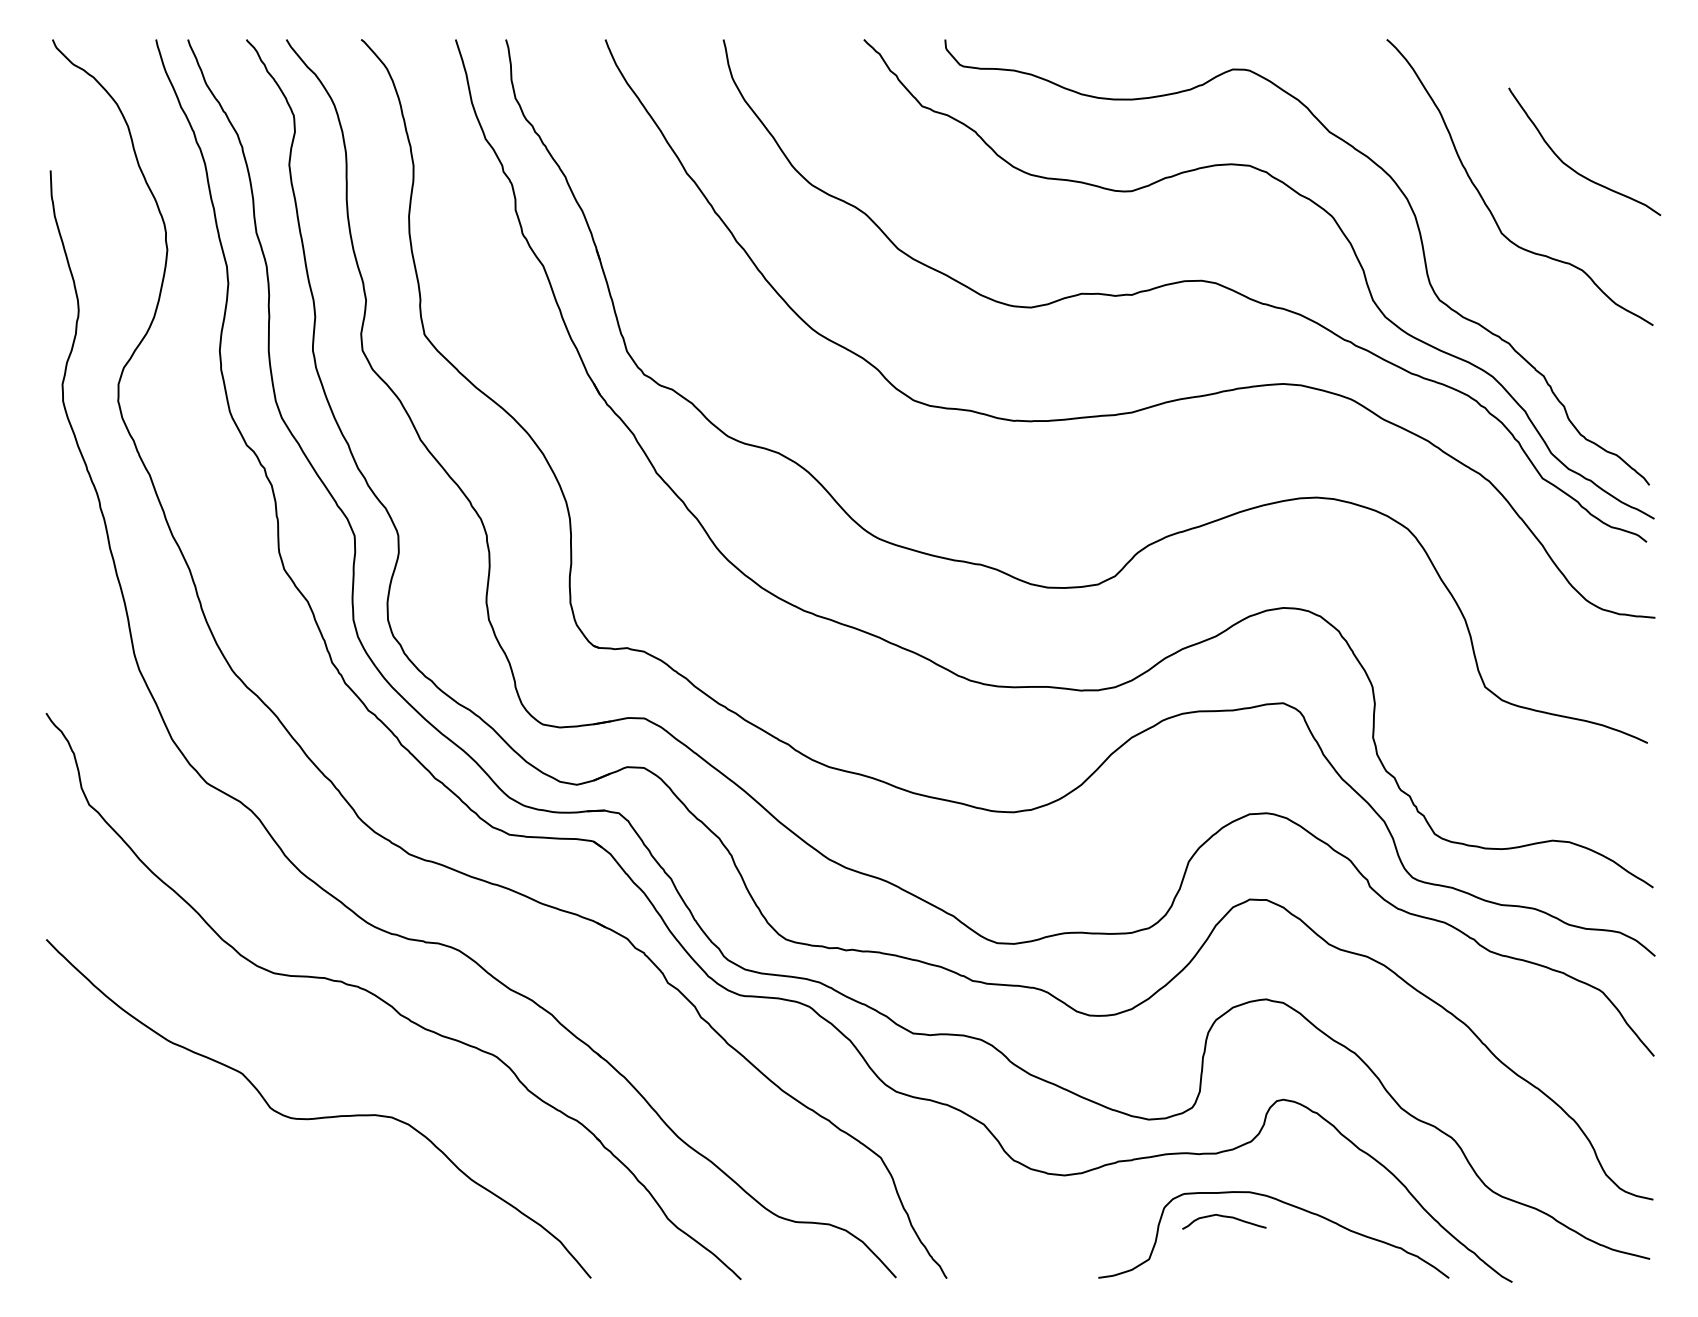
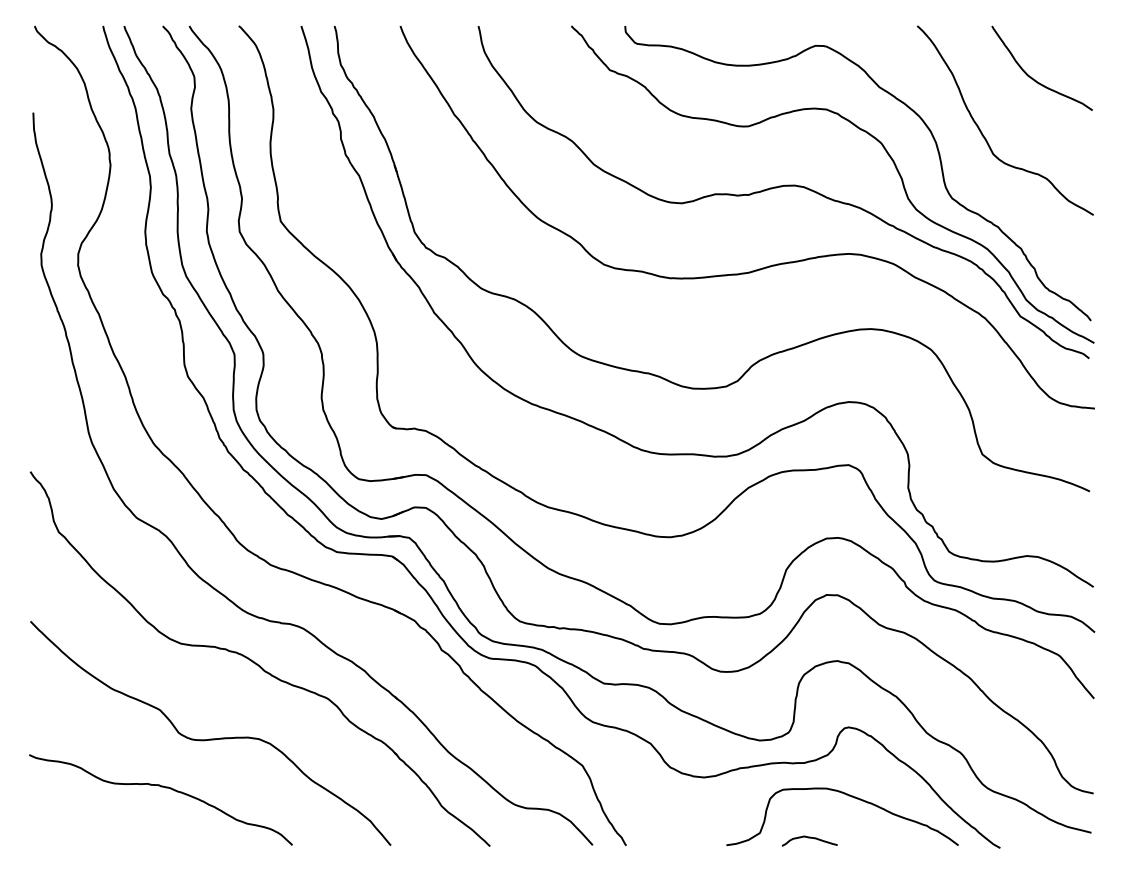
curve: (1574, 168) -> (1035, 79), moved
curve: (244, 1190) -> (161, 787), added
curve: (1223, 1217) -> (809, 838), moved

